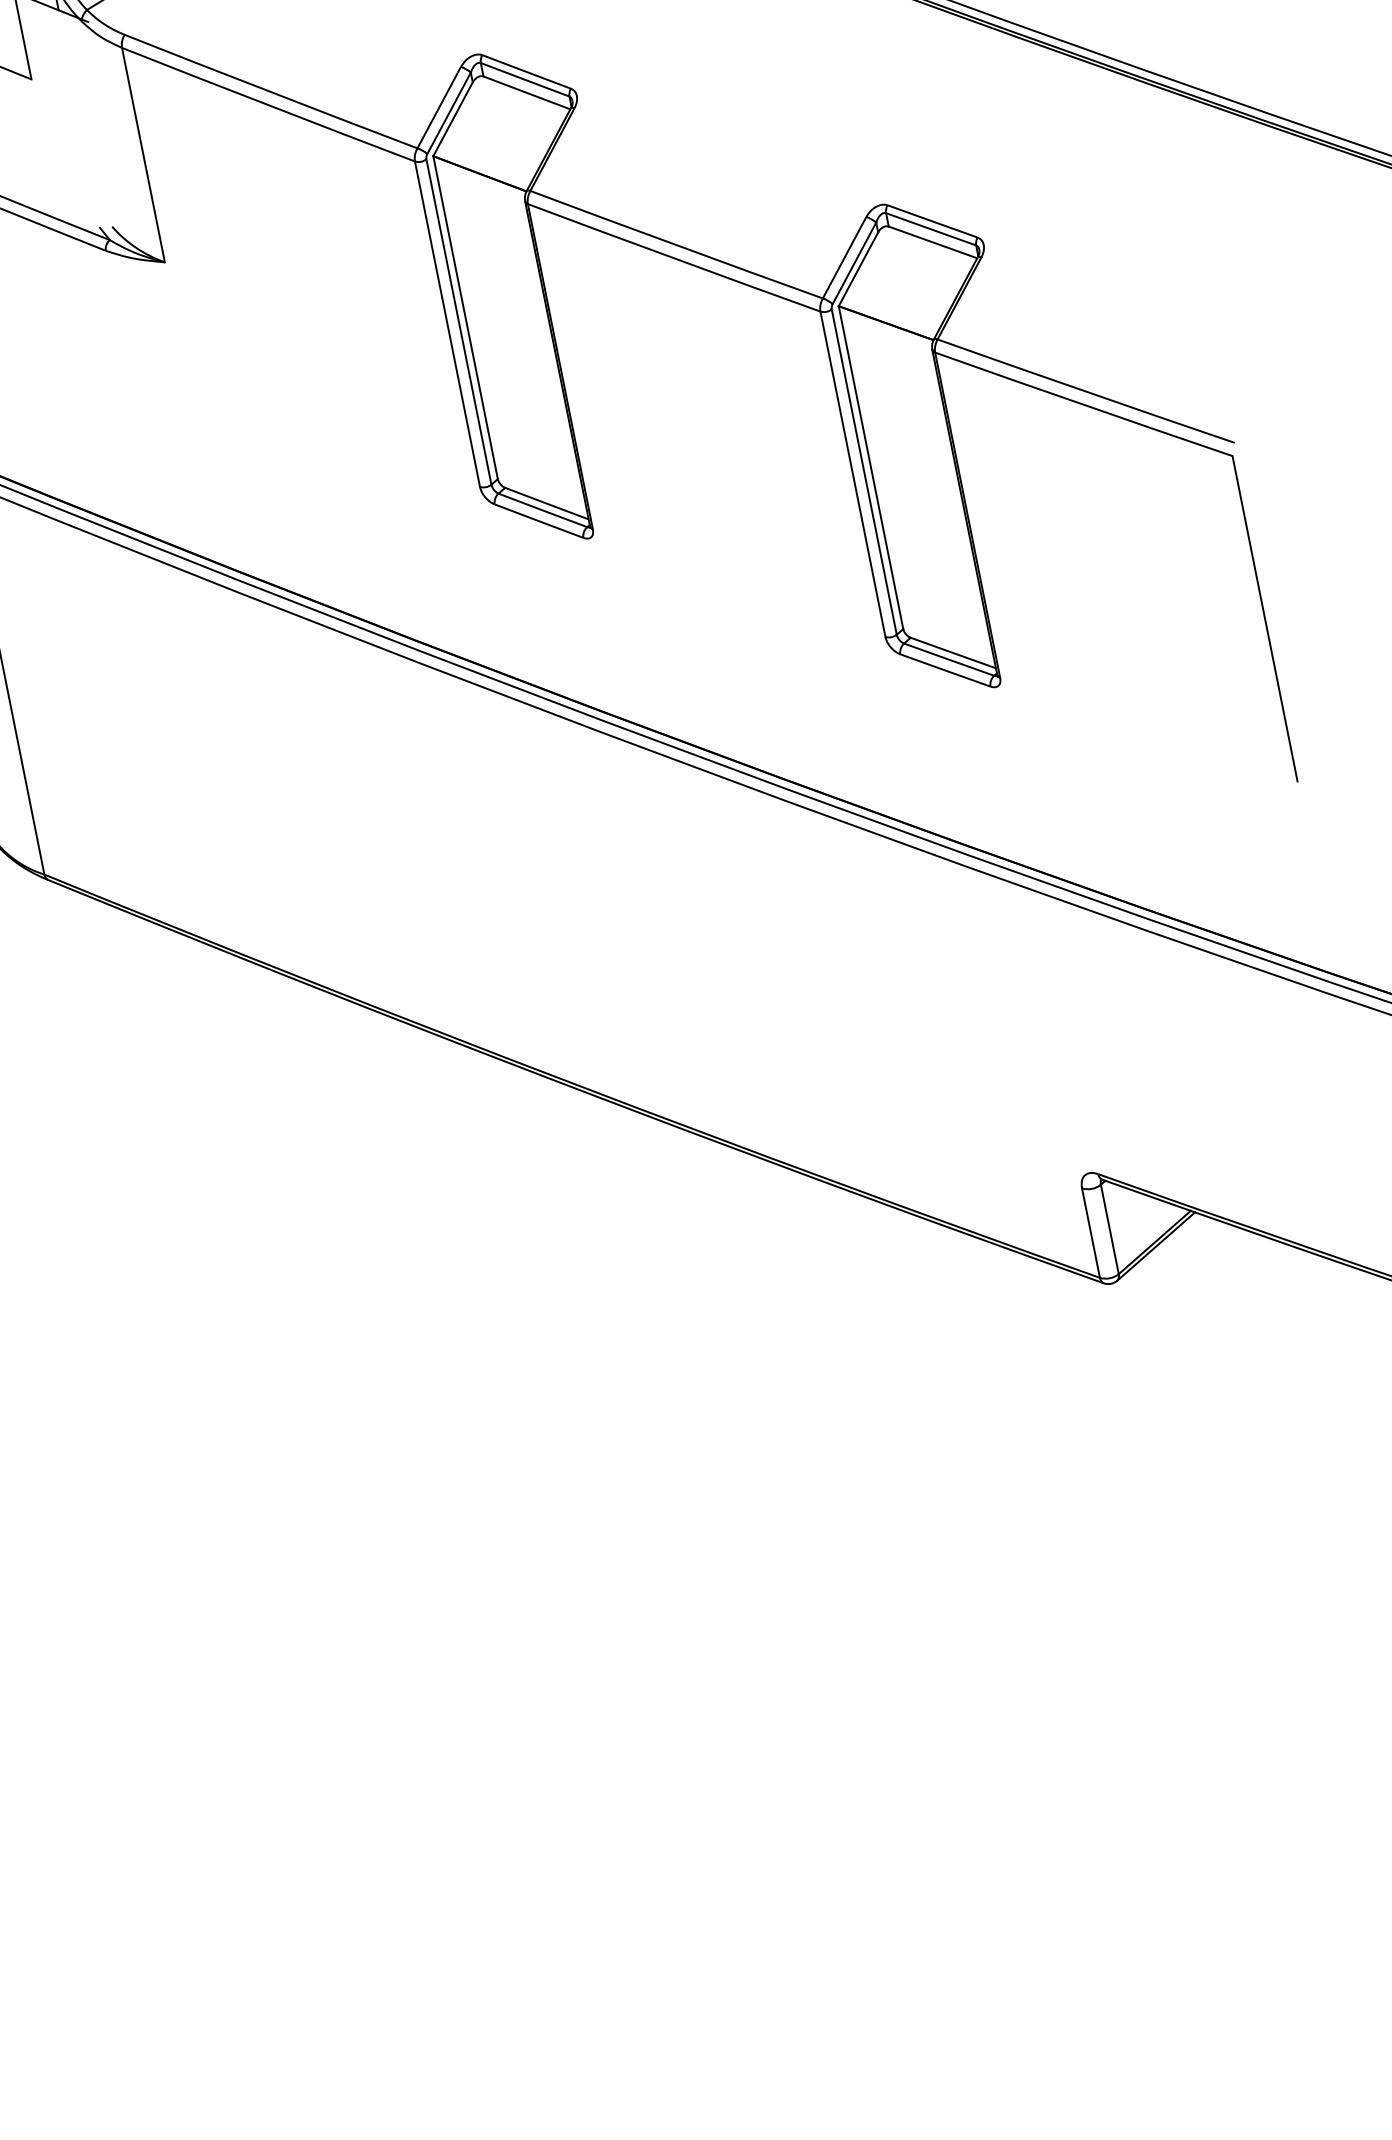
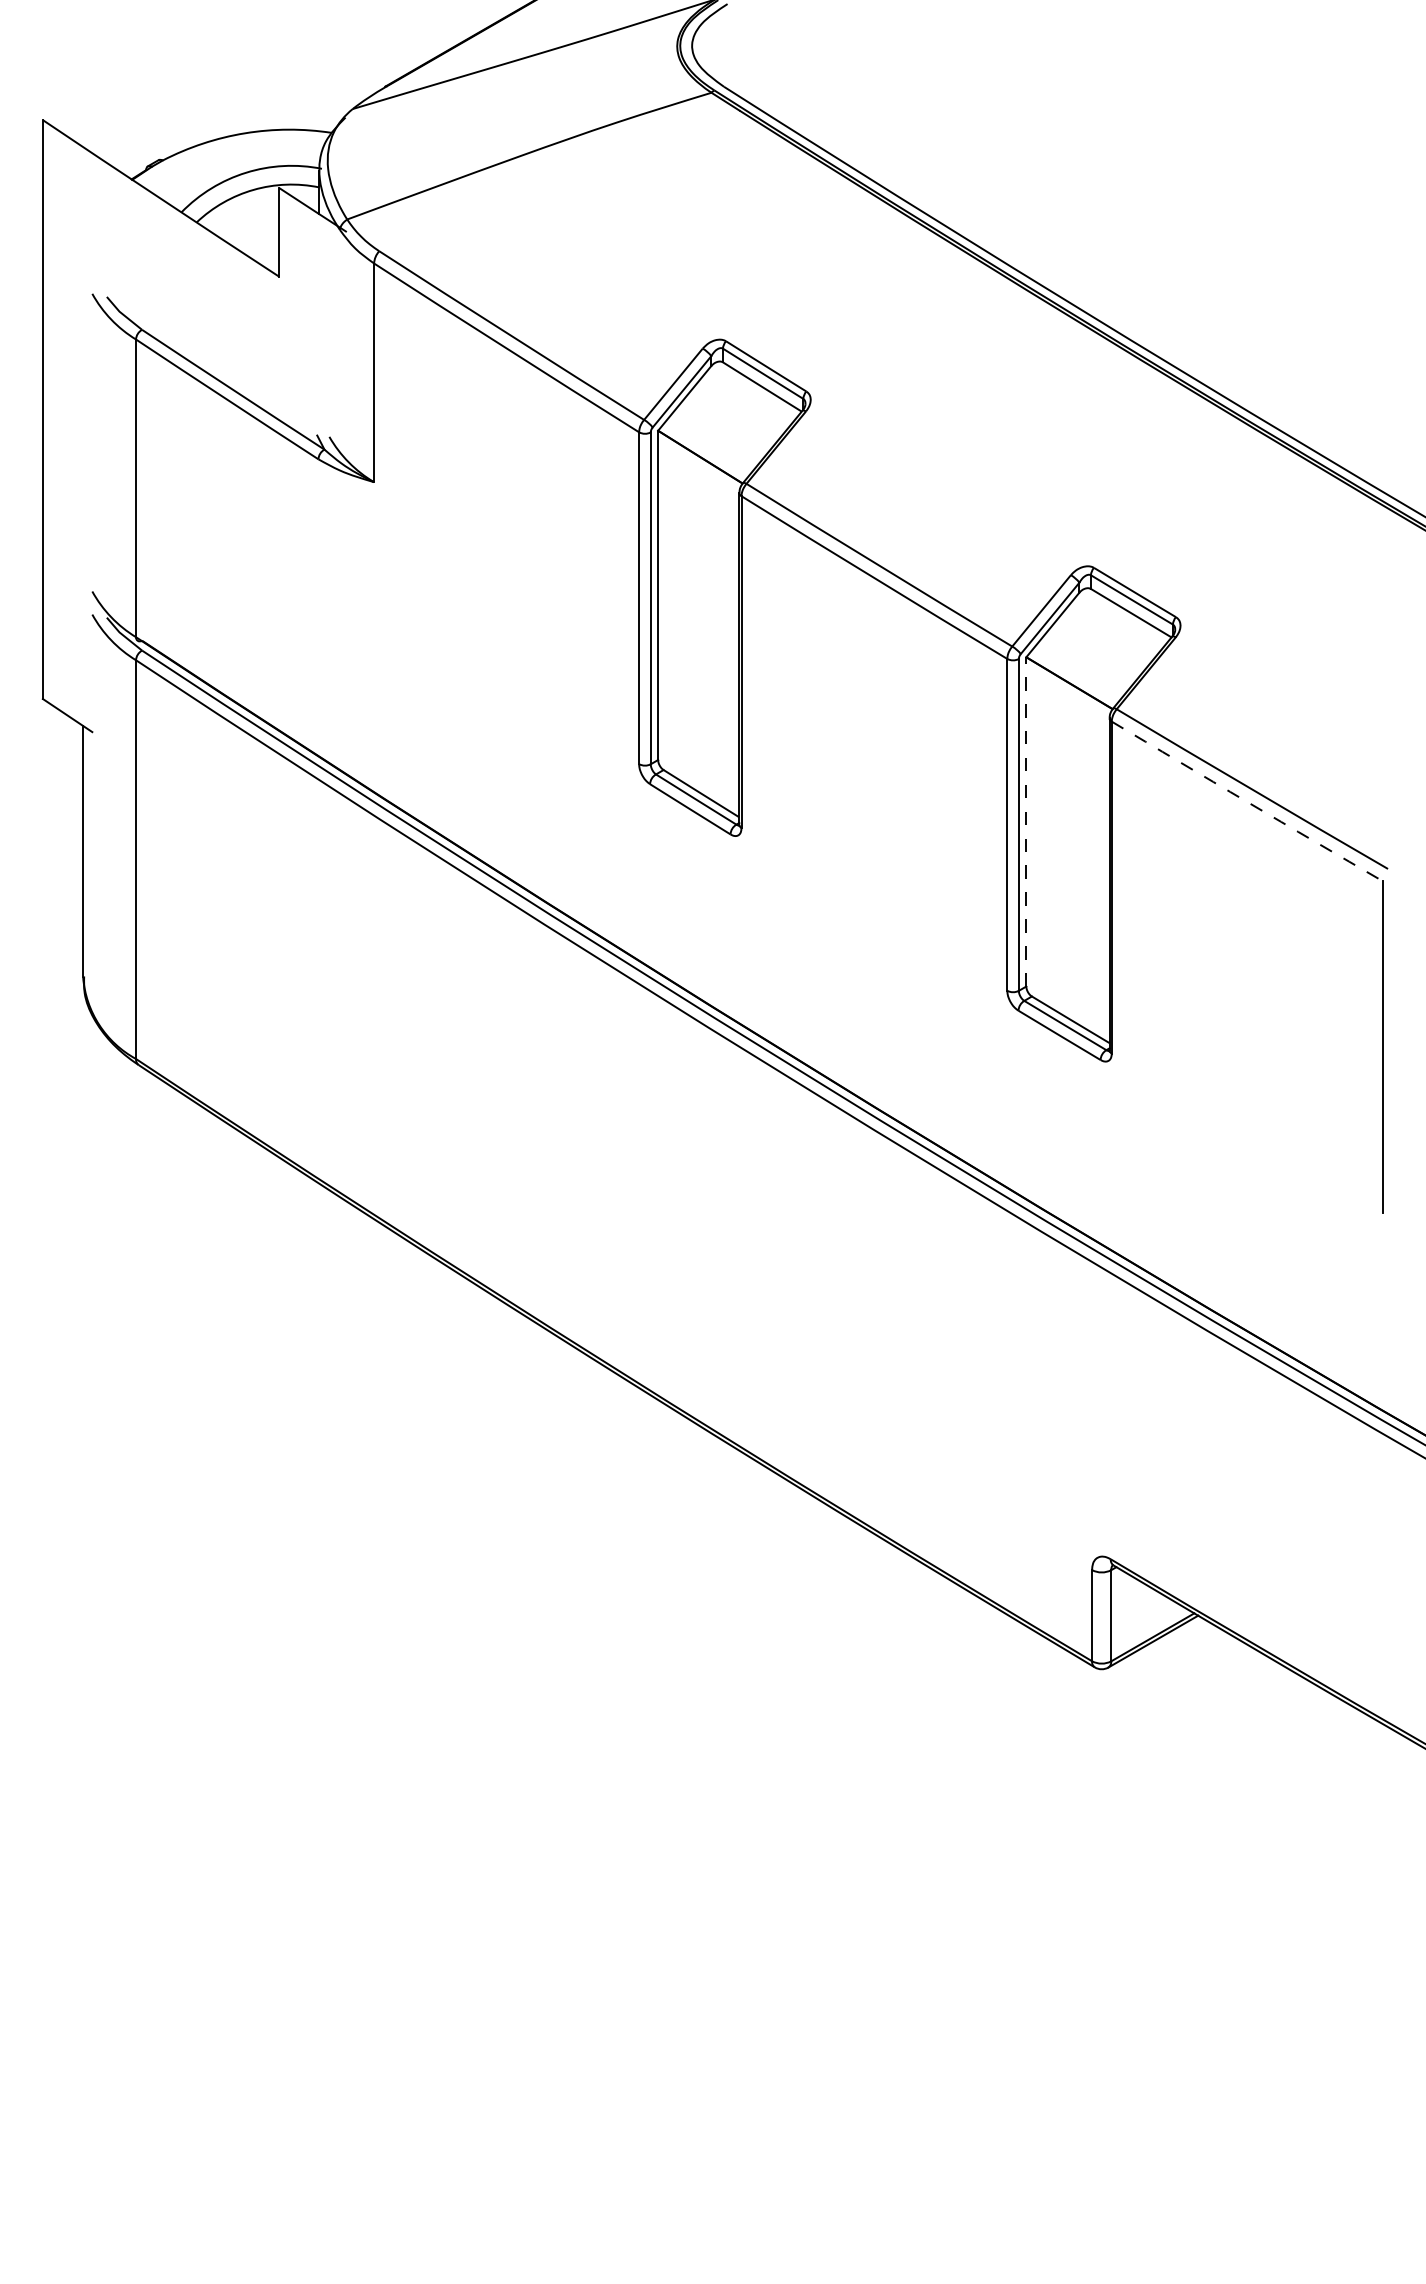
arc: (1083, 404) -> (1247, 801), solid -> dashed
line: (871, 467) -> (1026, 821), solid -> dashed

